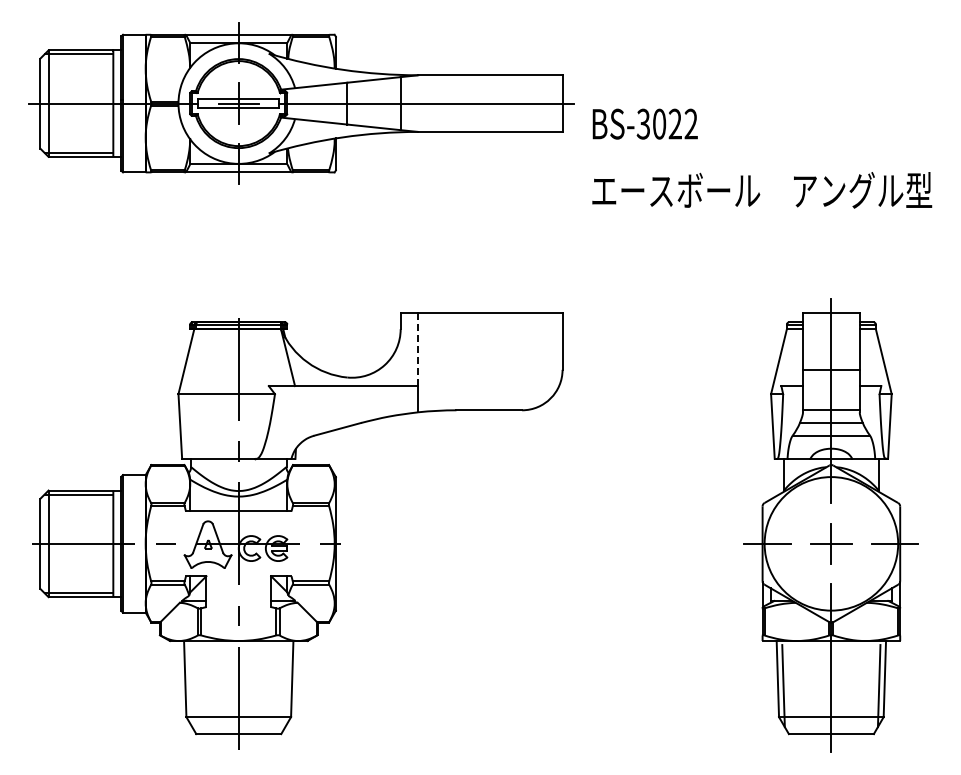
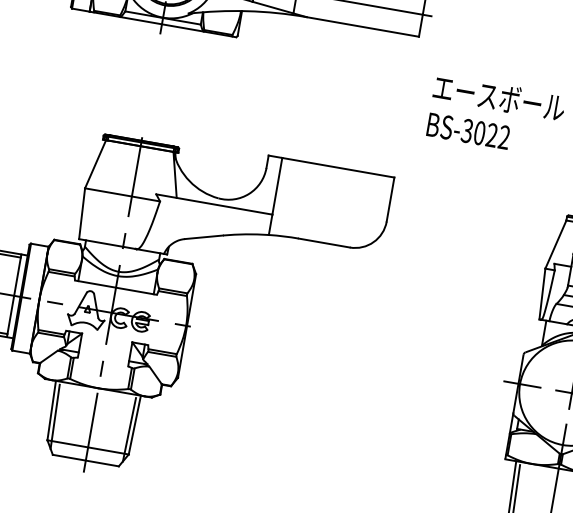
text: (644, 123) -> (468, 130), moved
line: (418, 349) -> (277, 186), dashed -> solid
line: (190, 686) -> (54, 417), added
line: (286, 686) -> (129, 430), added

